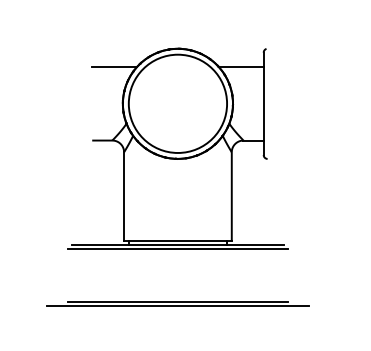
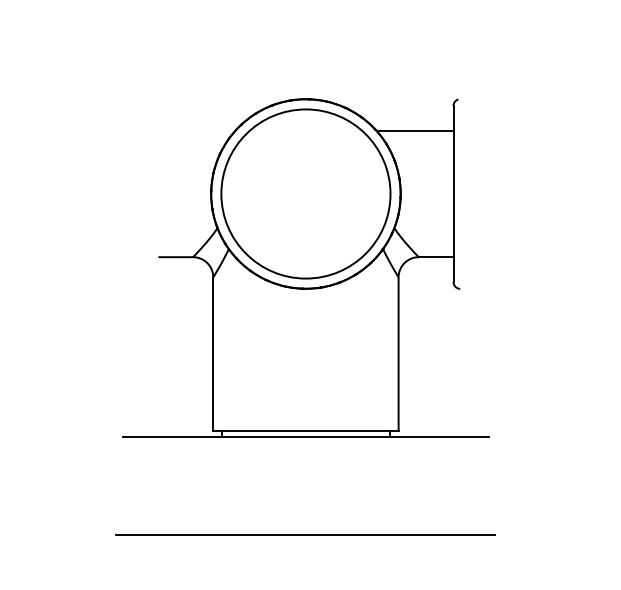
line: (114, 67) -> (196, 131), removed
line: (177, 249) -> (305, 444), removed
line: (177, 306) -> (305, 542), removed

